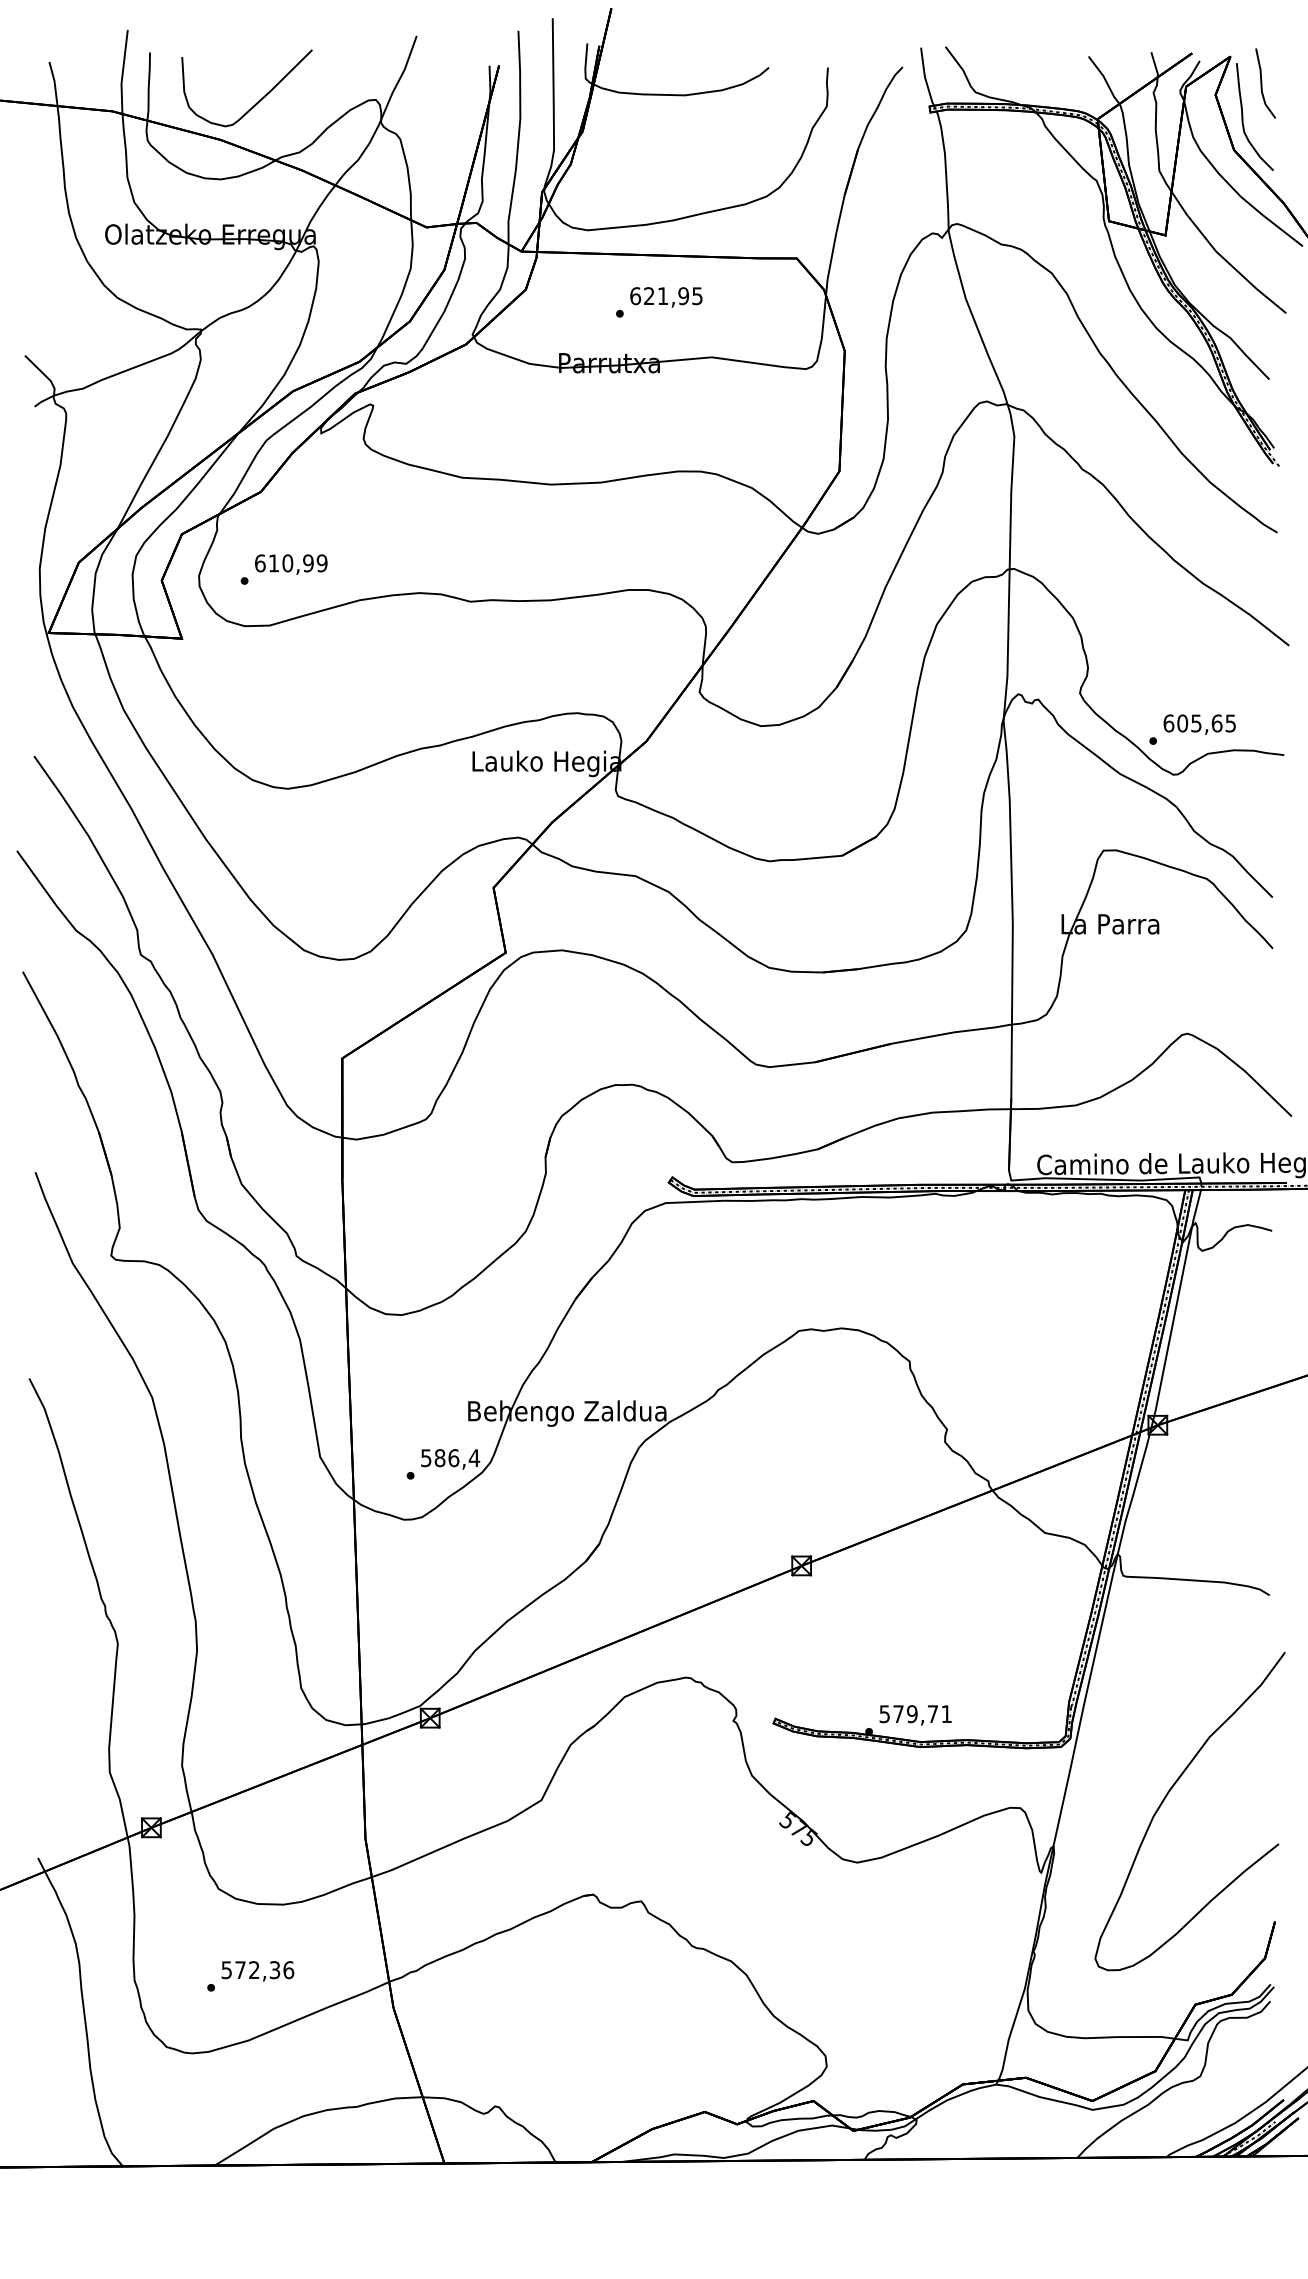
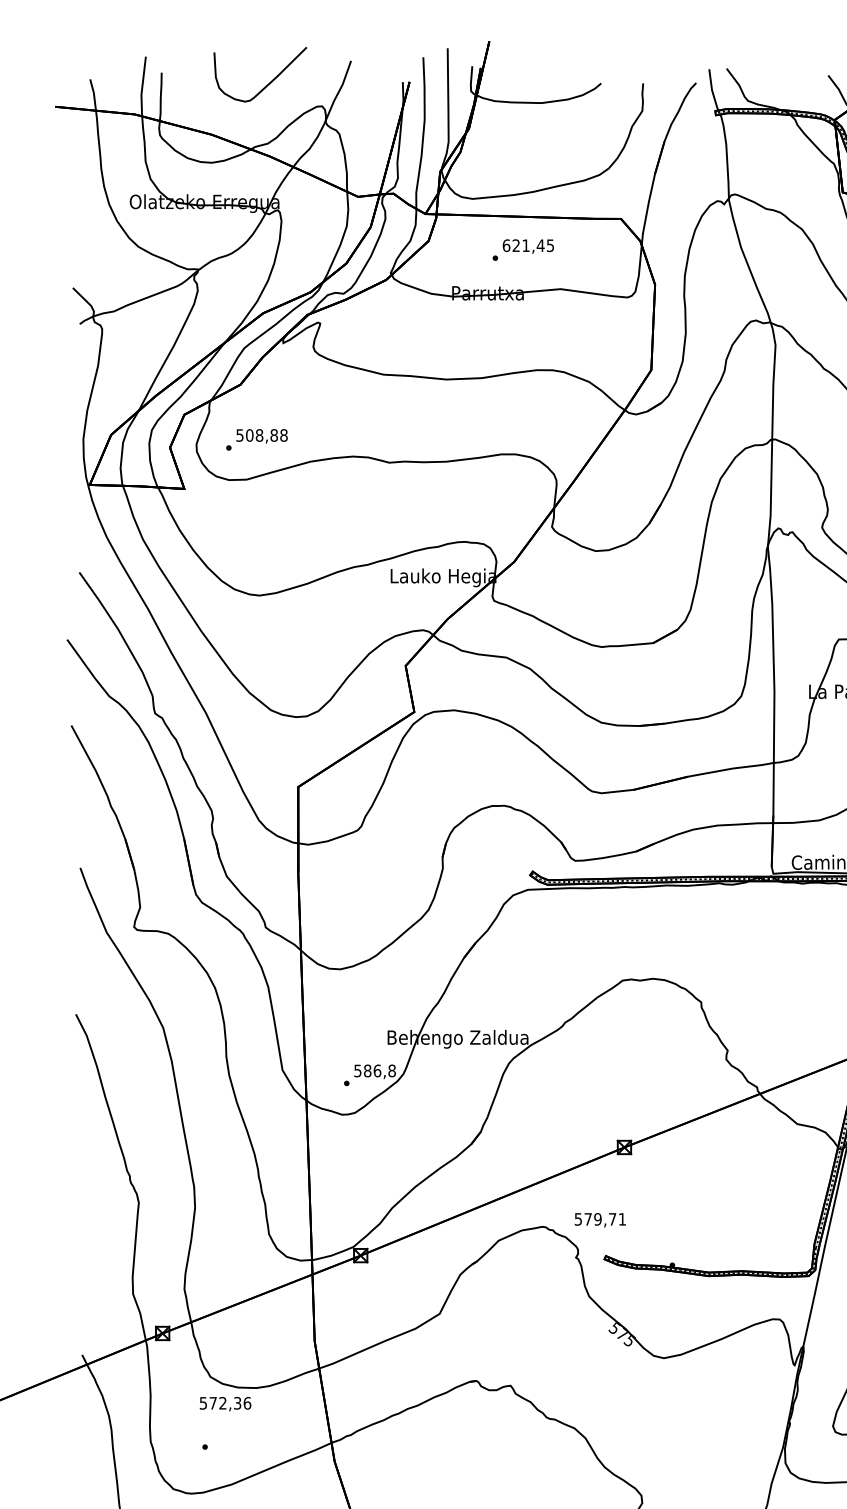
curve: (258, 100) -> (268, 83), moved
text: (683, 296) -> (540, 245), 621,95 -> 621,45
text: (291, 563) -> (262, 435), 610,99 -> 508,88
text: (474, 1458) -> (392, 1071), 586,4 -> 586,8
text: (915, 1715) -> (600, 1220), moved
text: (257, 1971) -> (225, 1404), moved

